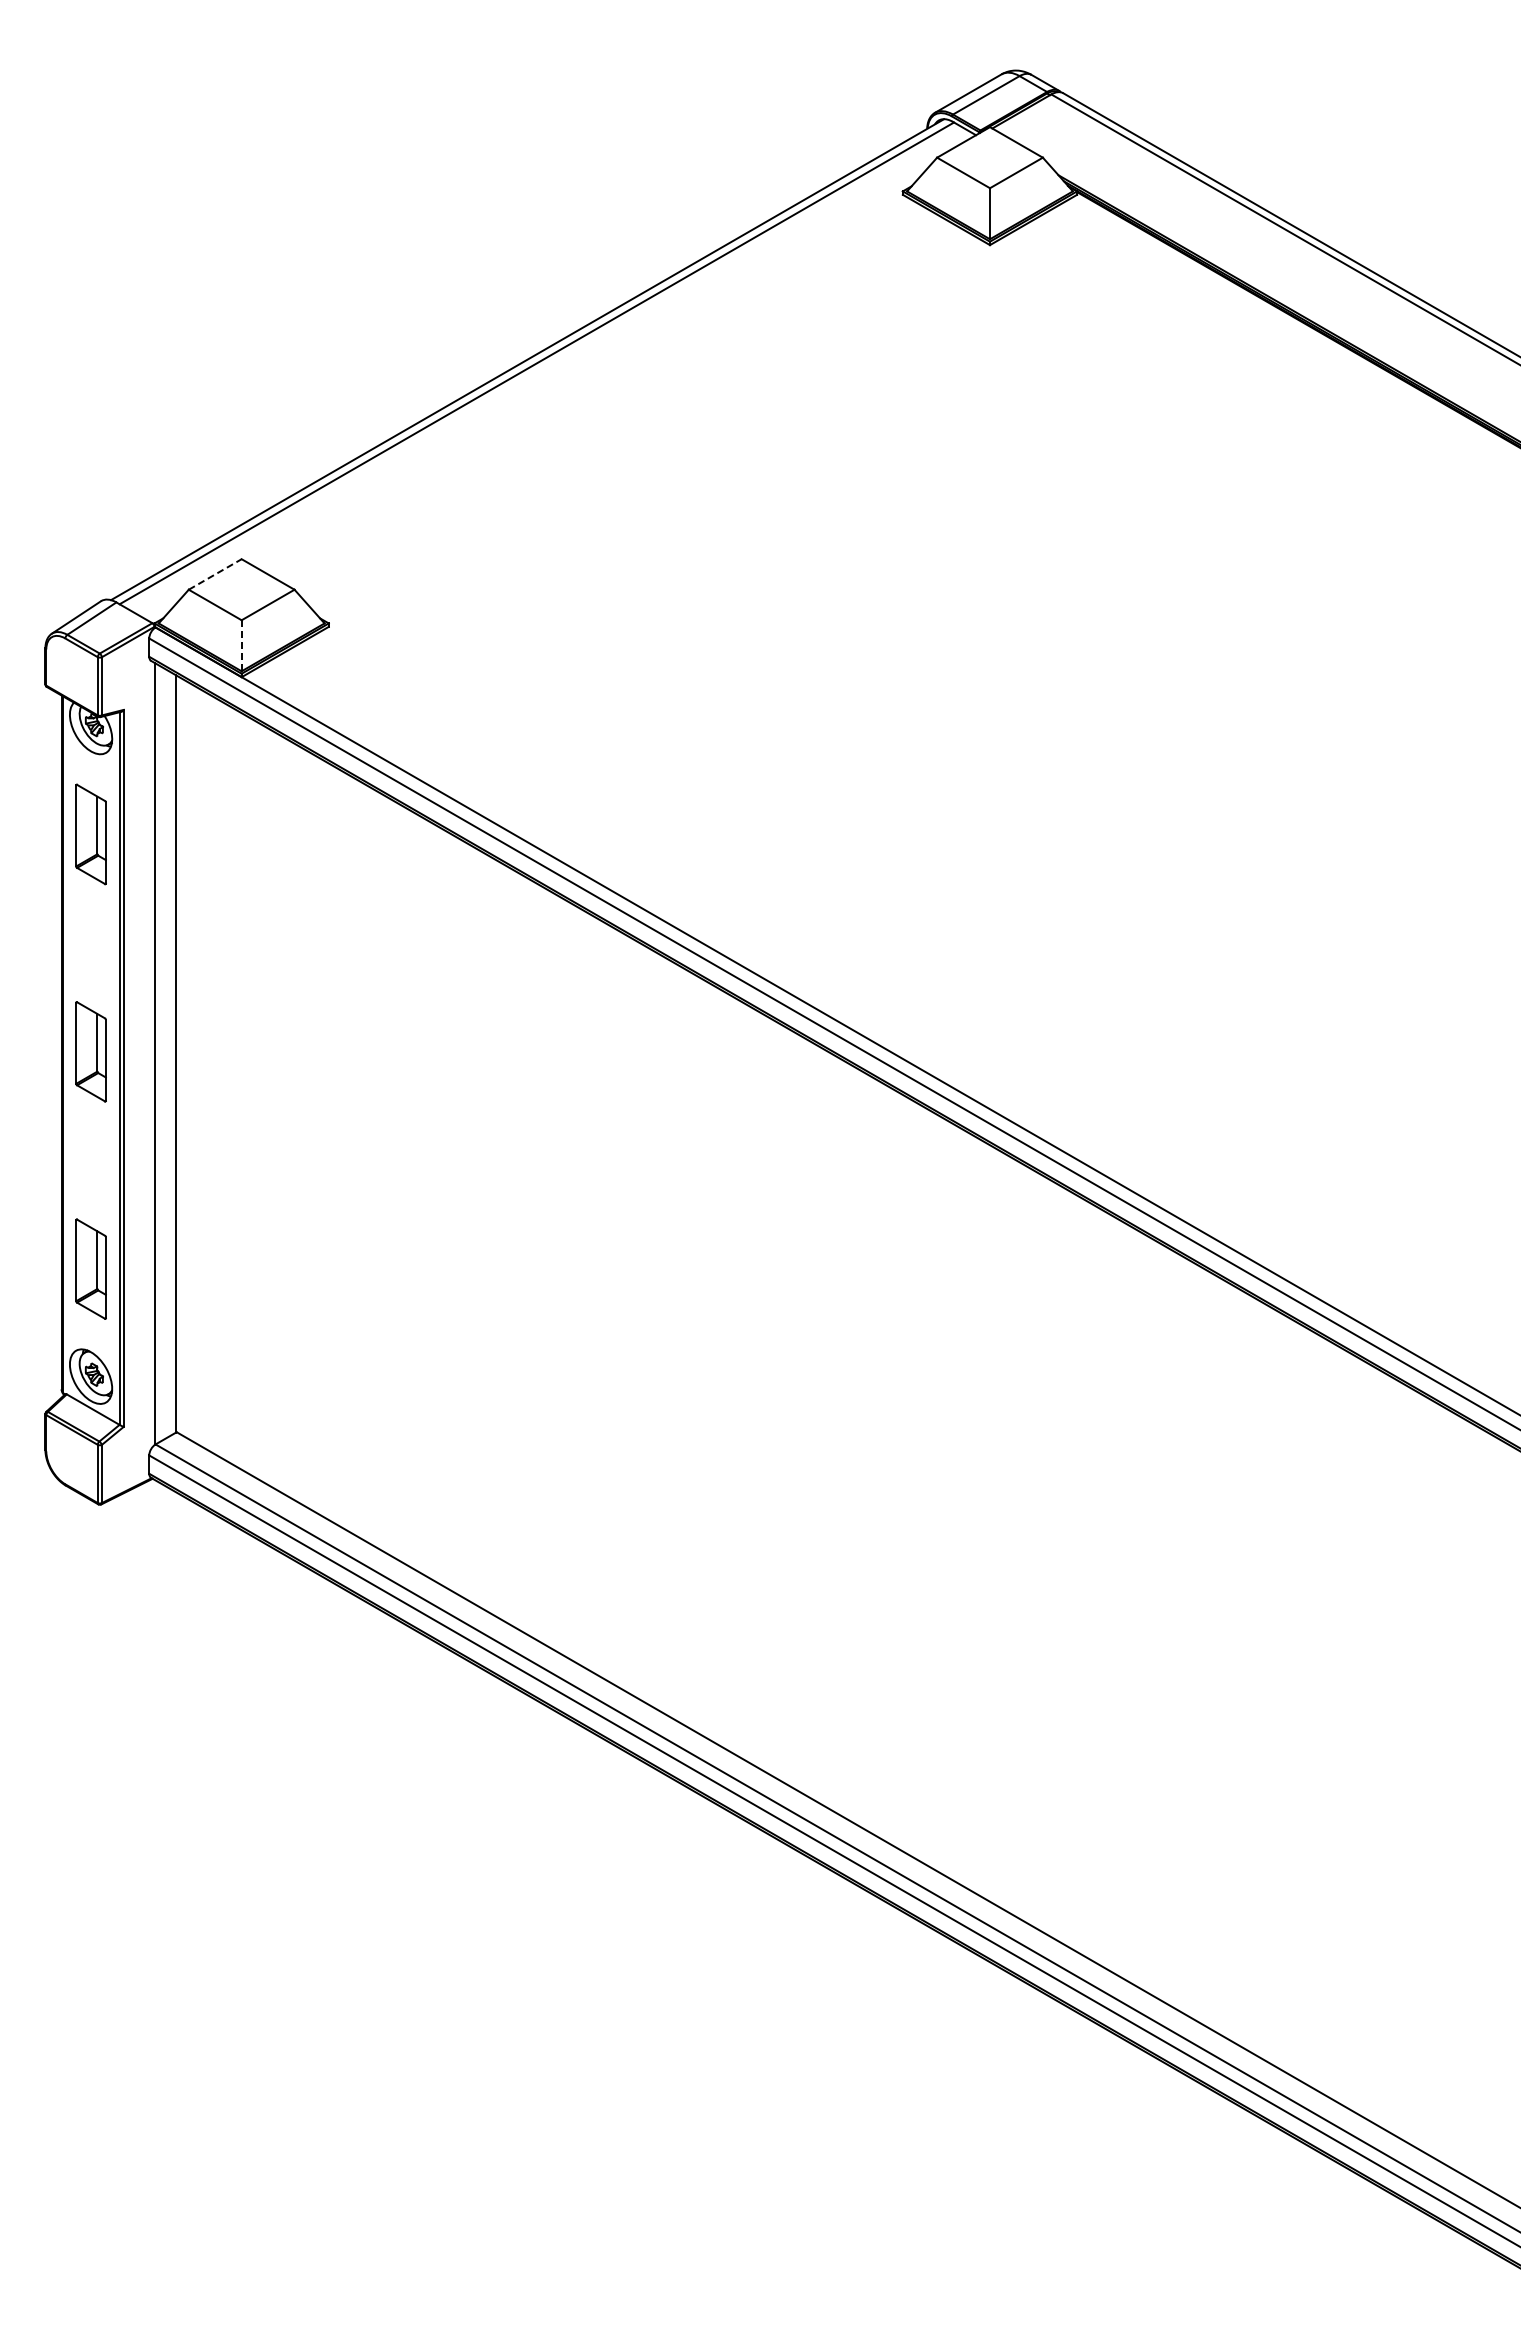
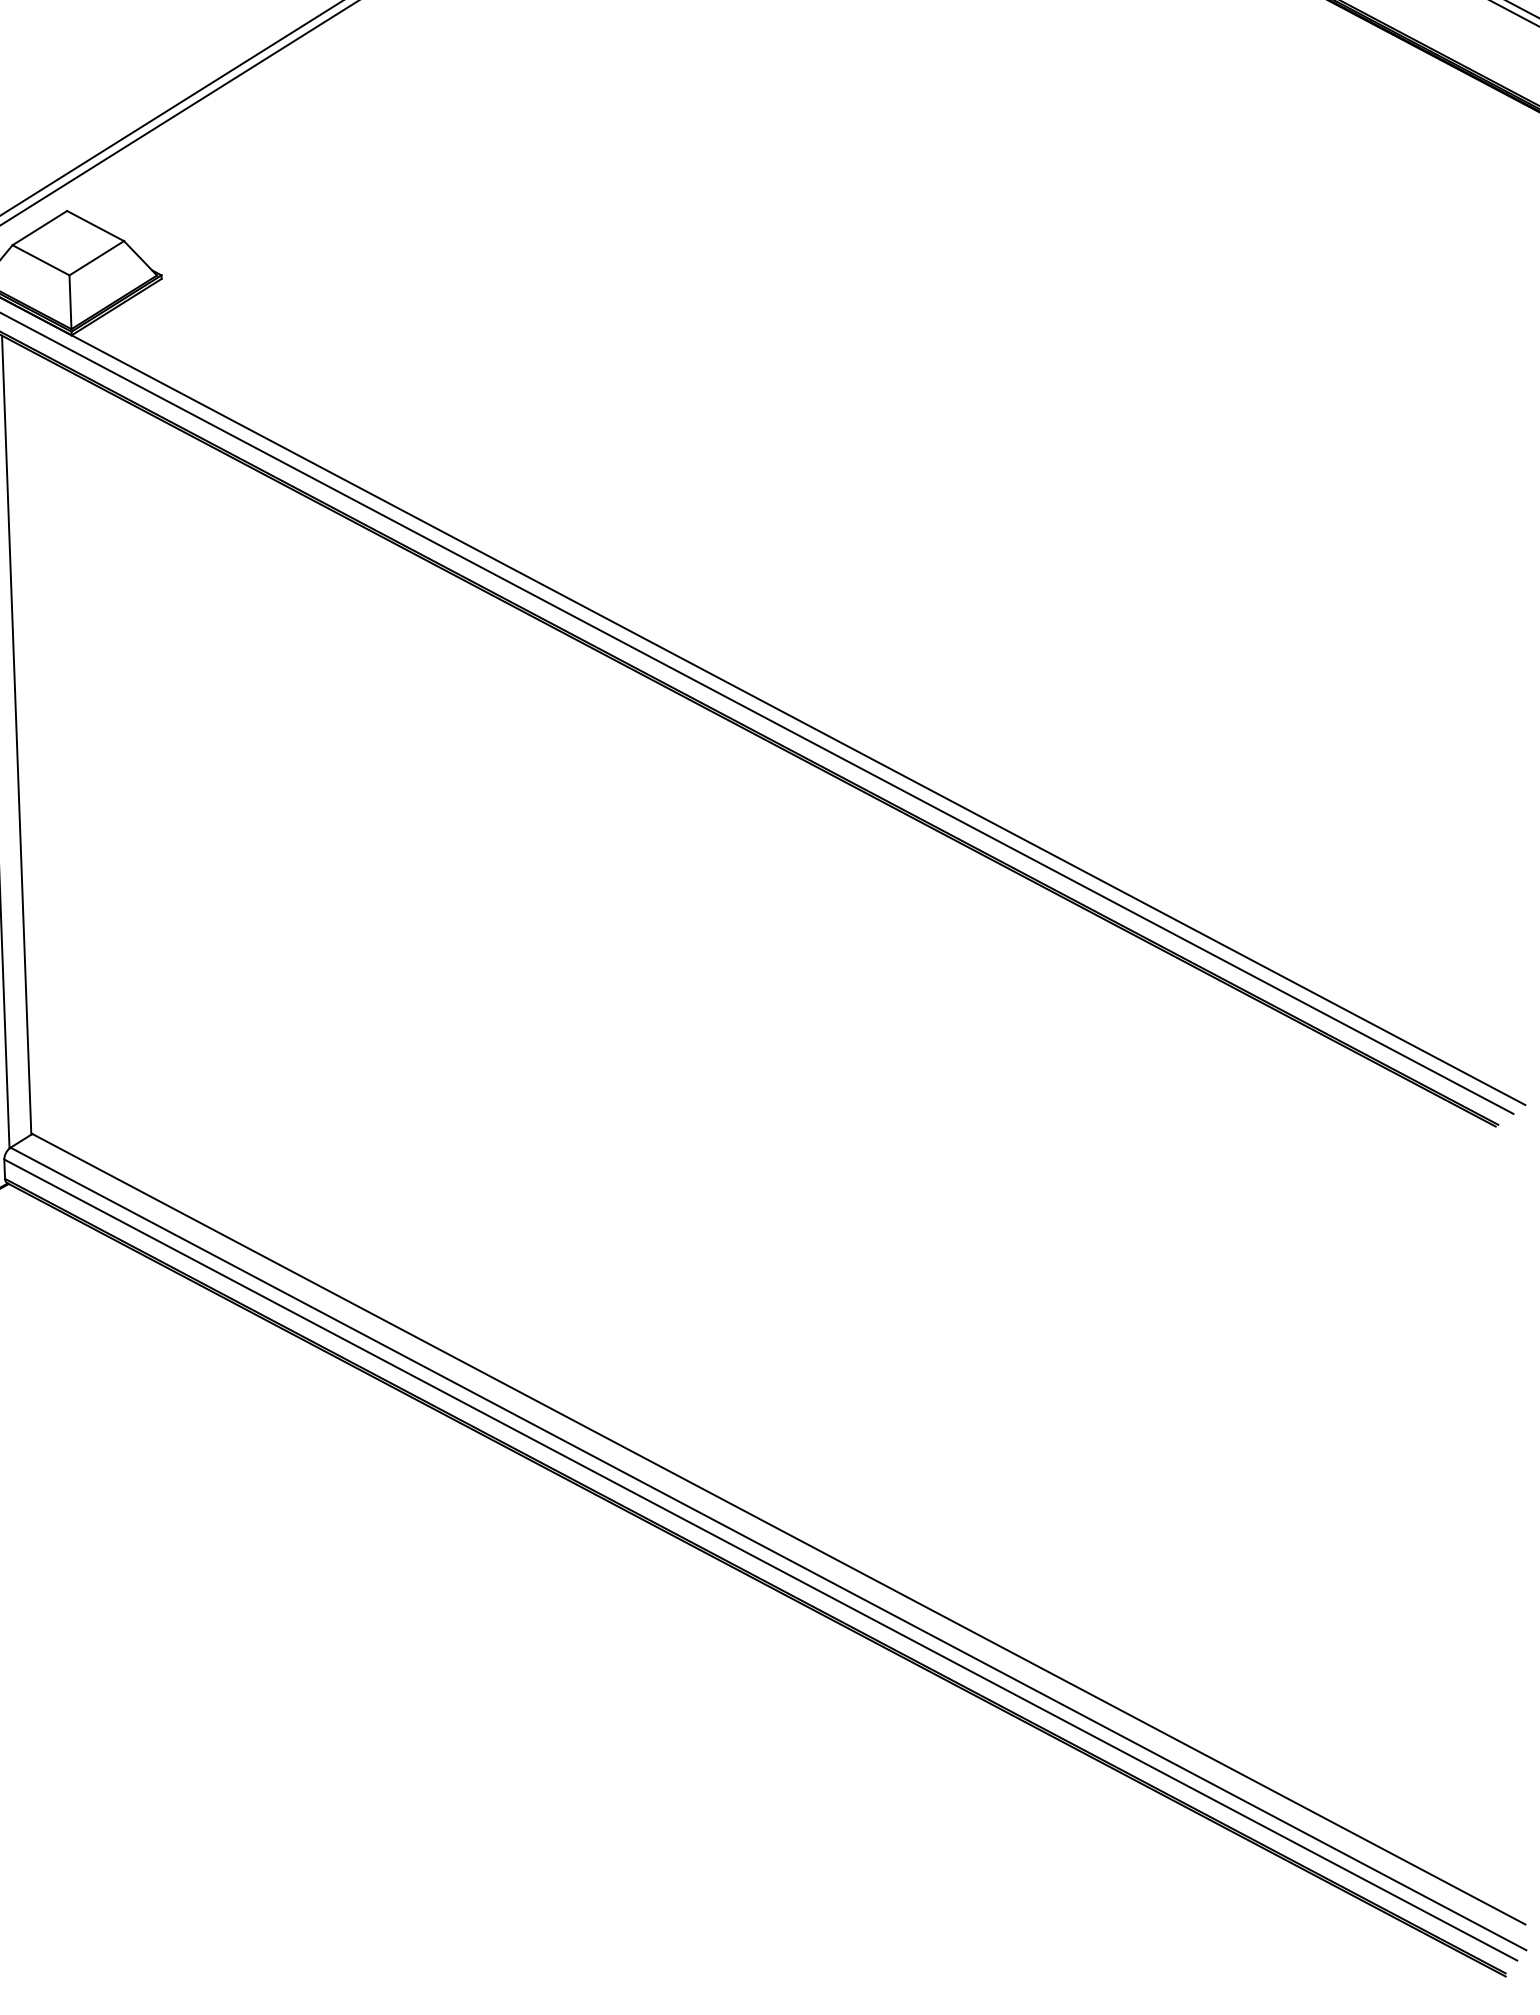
line: (215, 574) -> (40, 228), dashed -> solid
line: (241, 645) -> (70, 301), dashed -> solid

